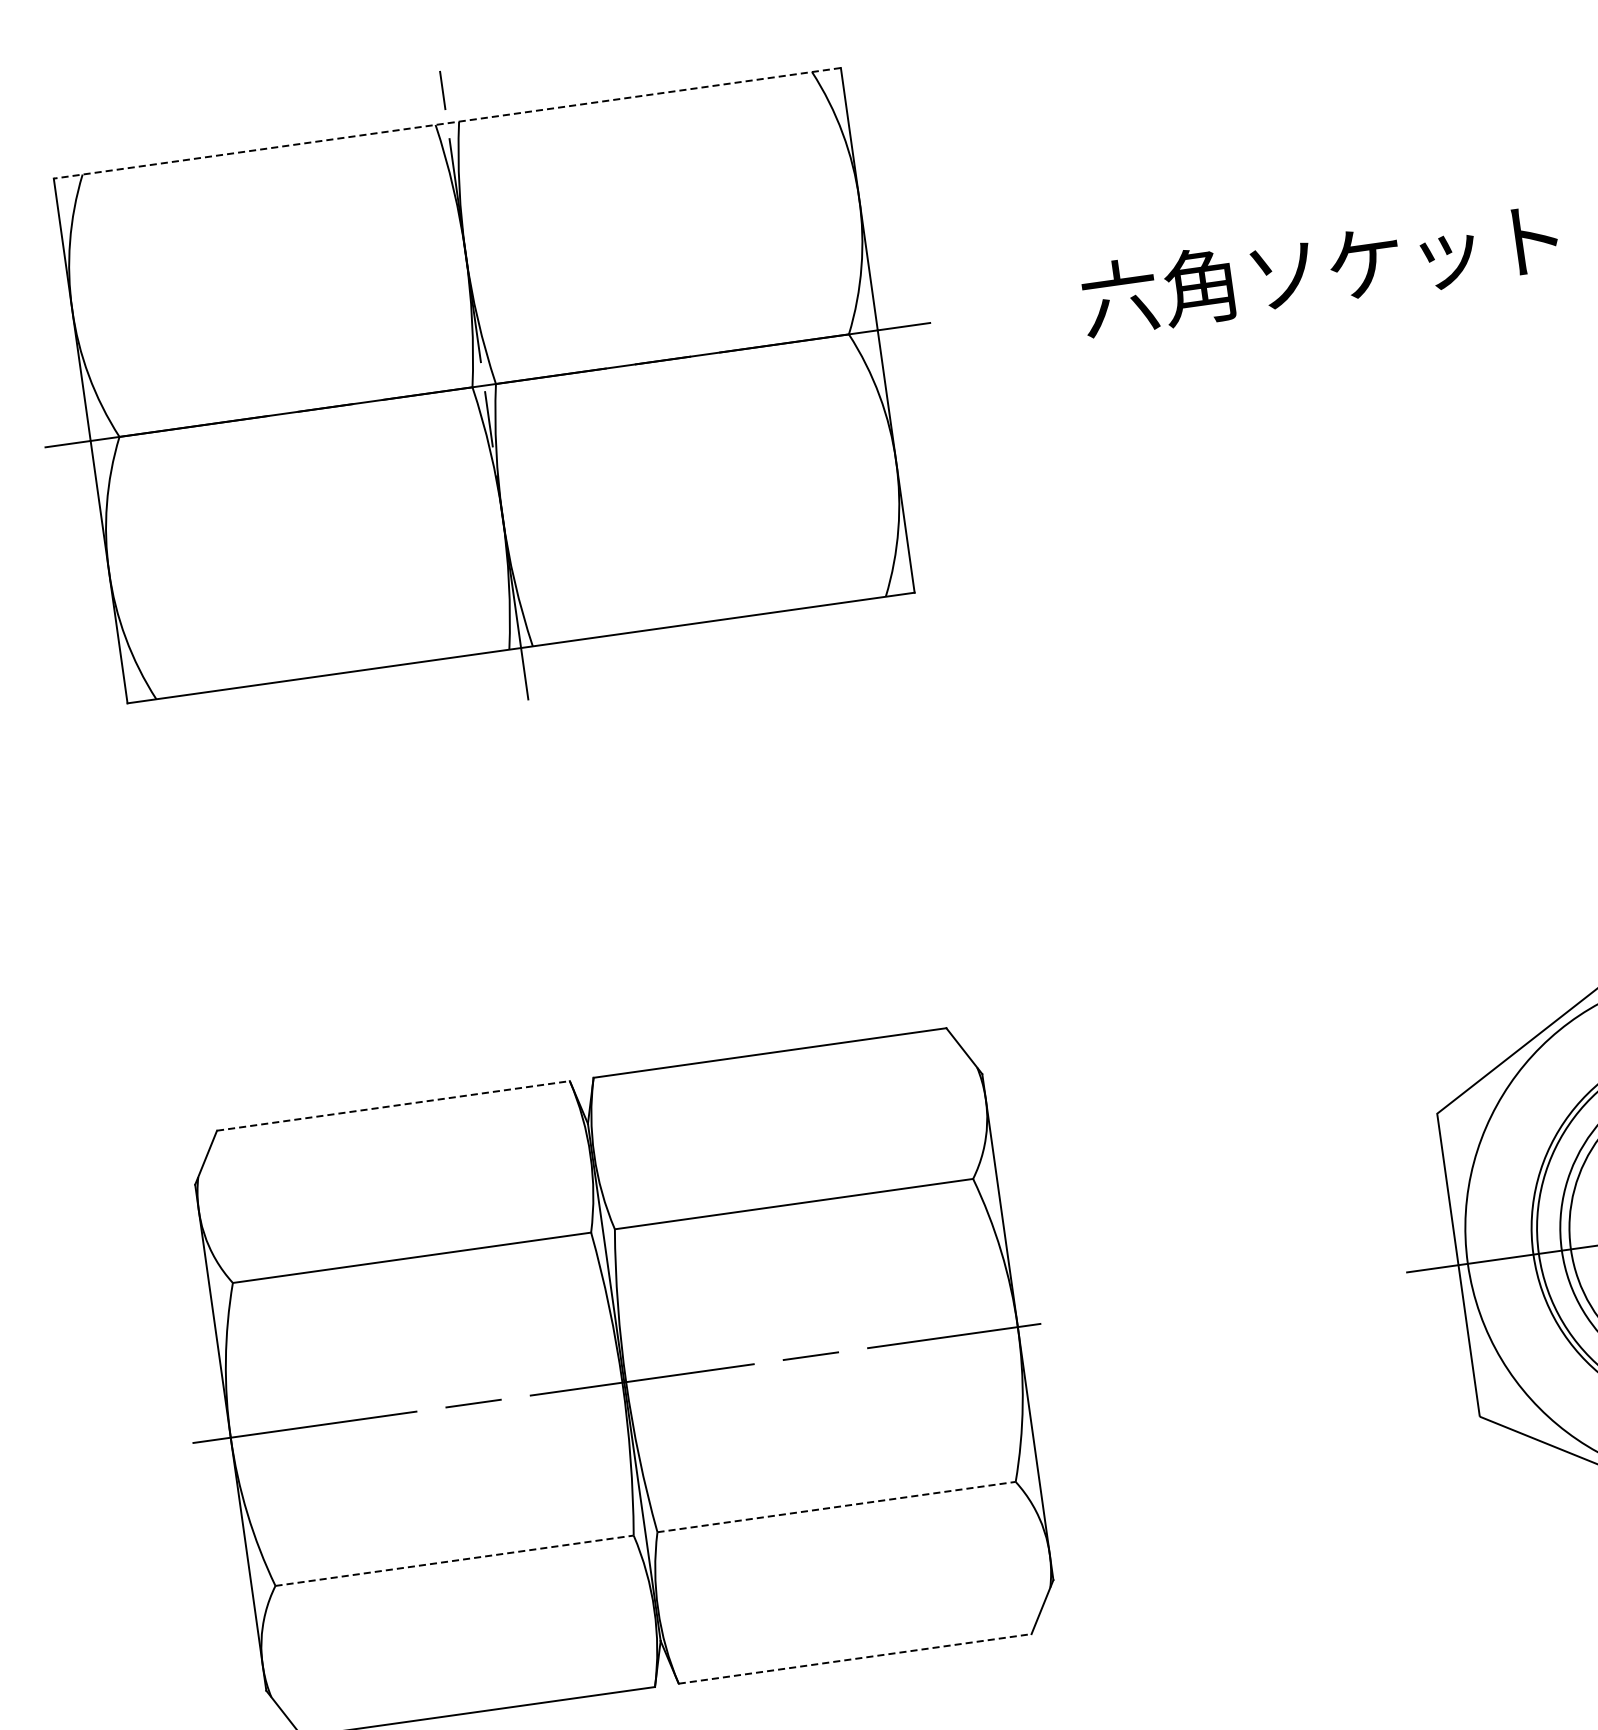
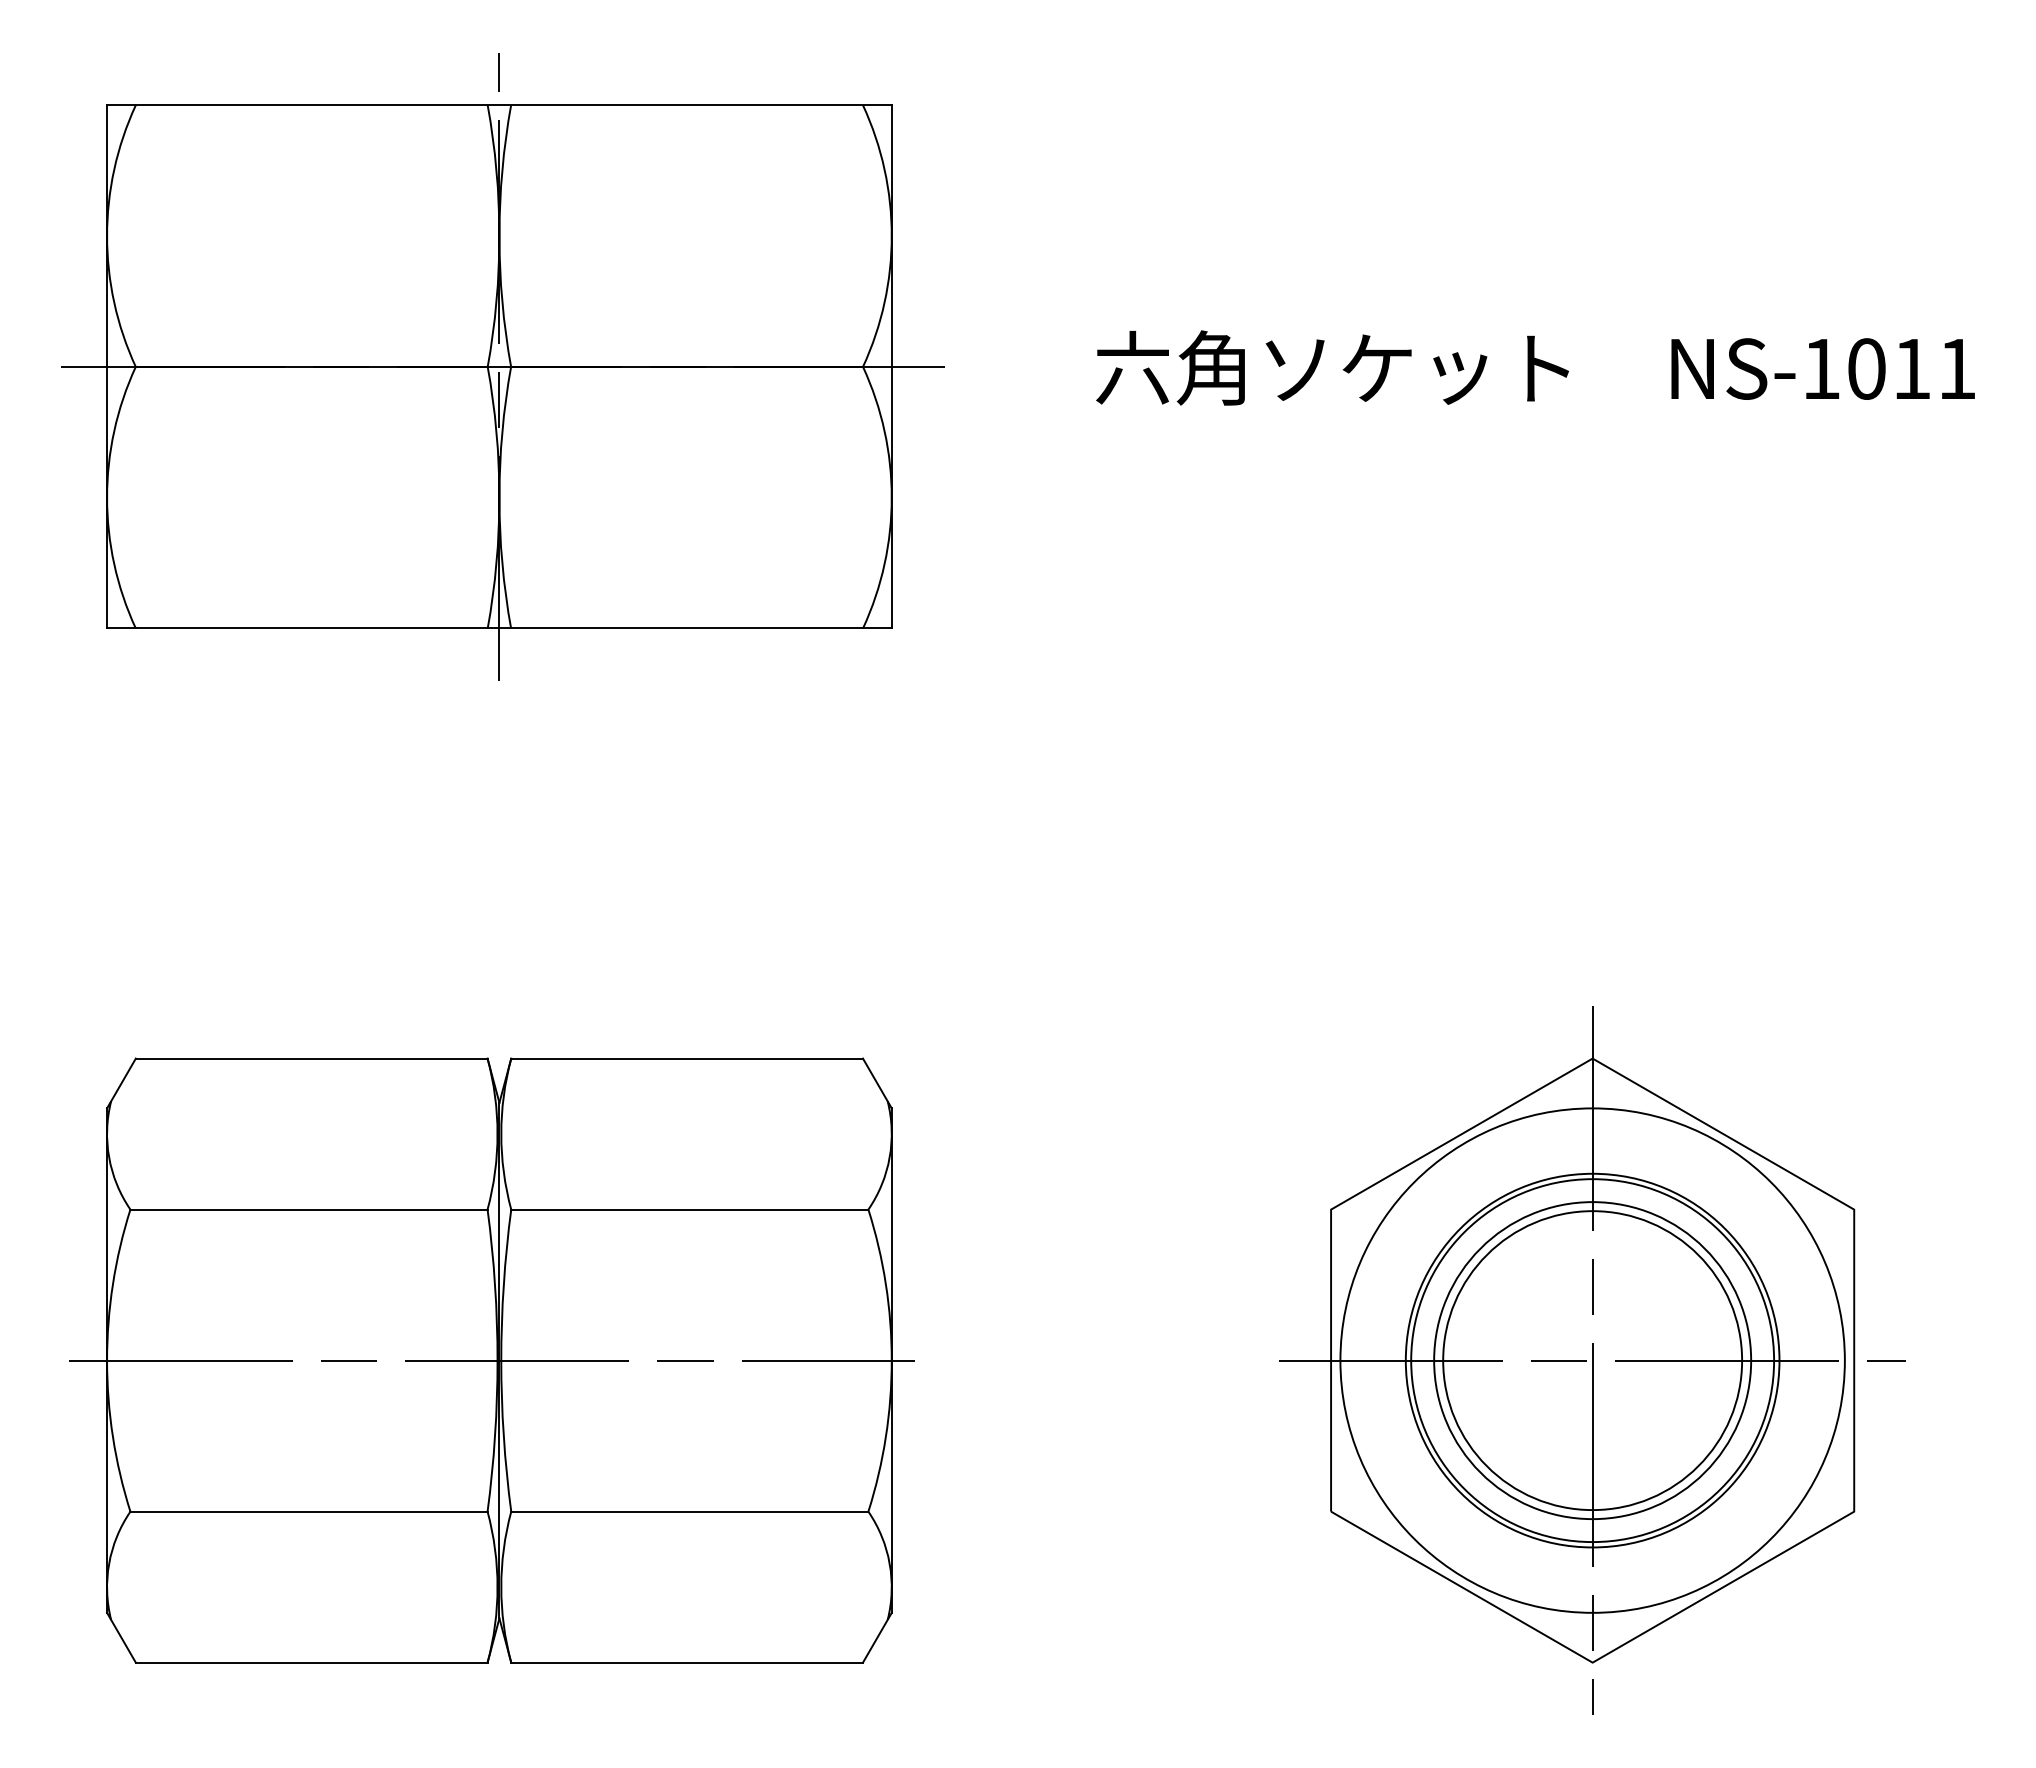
line: (446, 123) -> (498, 105), dashed -> solid
line: (393, 1105) -> (311, 1058), dashed -> solid
line: (836, 1506) -> (689, 1511), dashed -> solid
line: (455, 1560) -> (309, 1511), dashed -> solid
line: (855, 1658) -> (687, 1662), dashed -> solid

